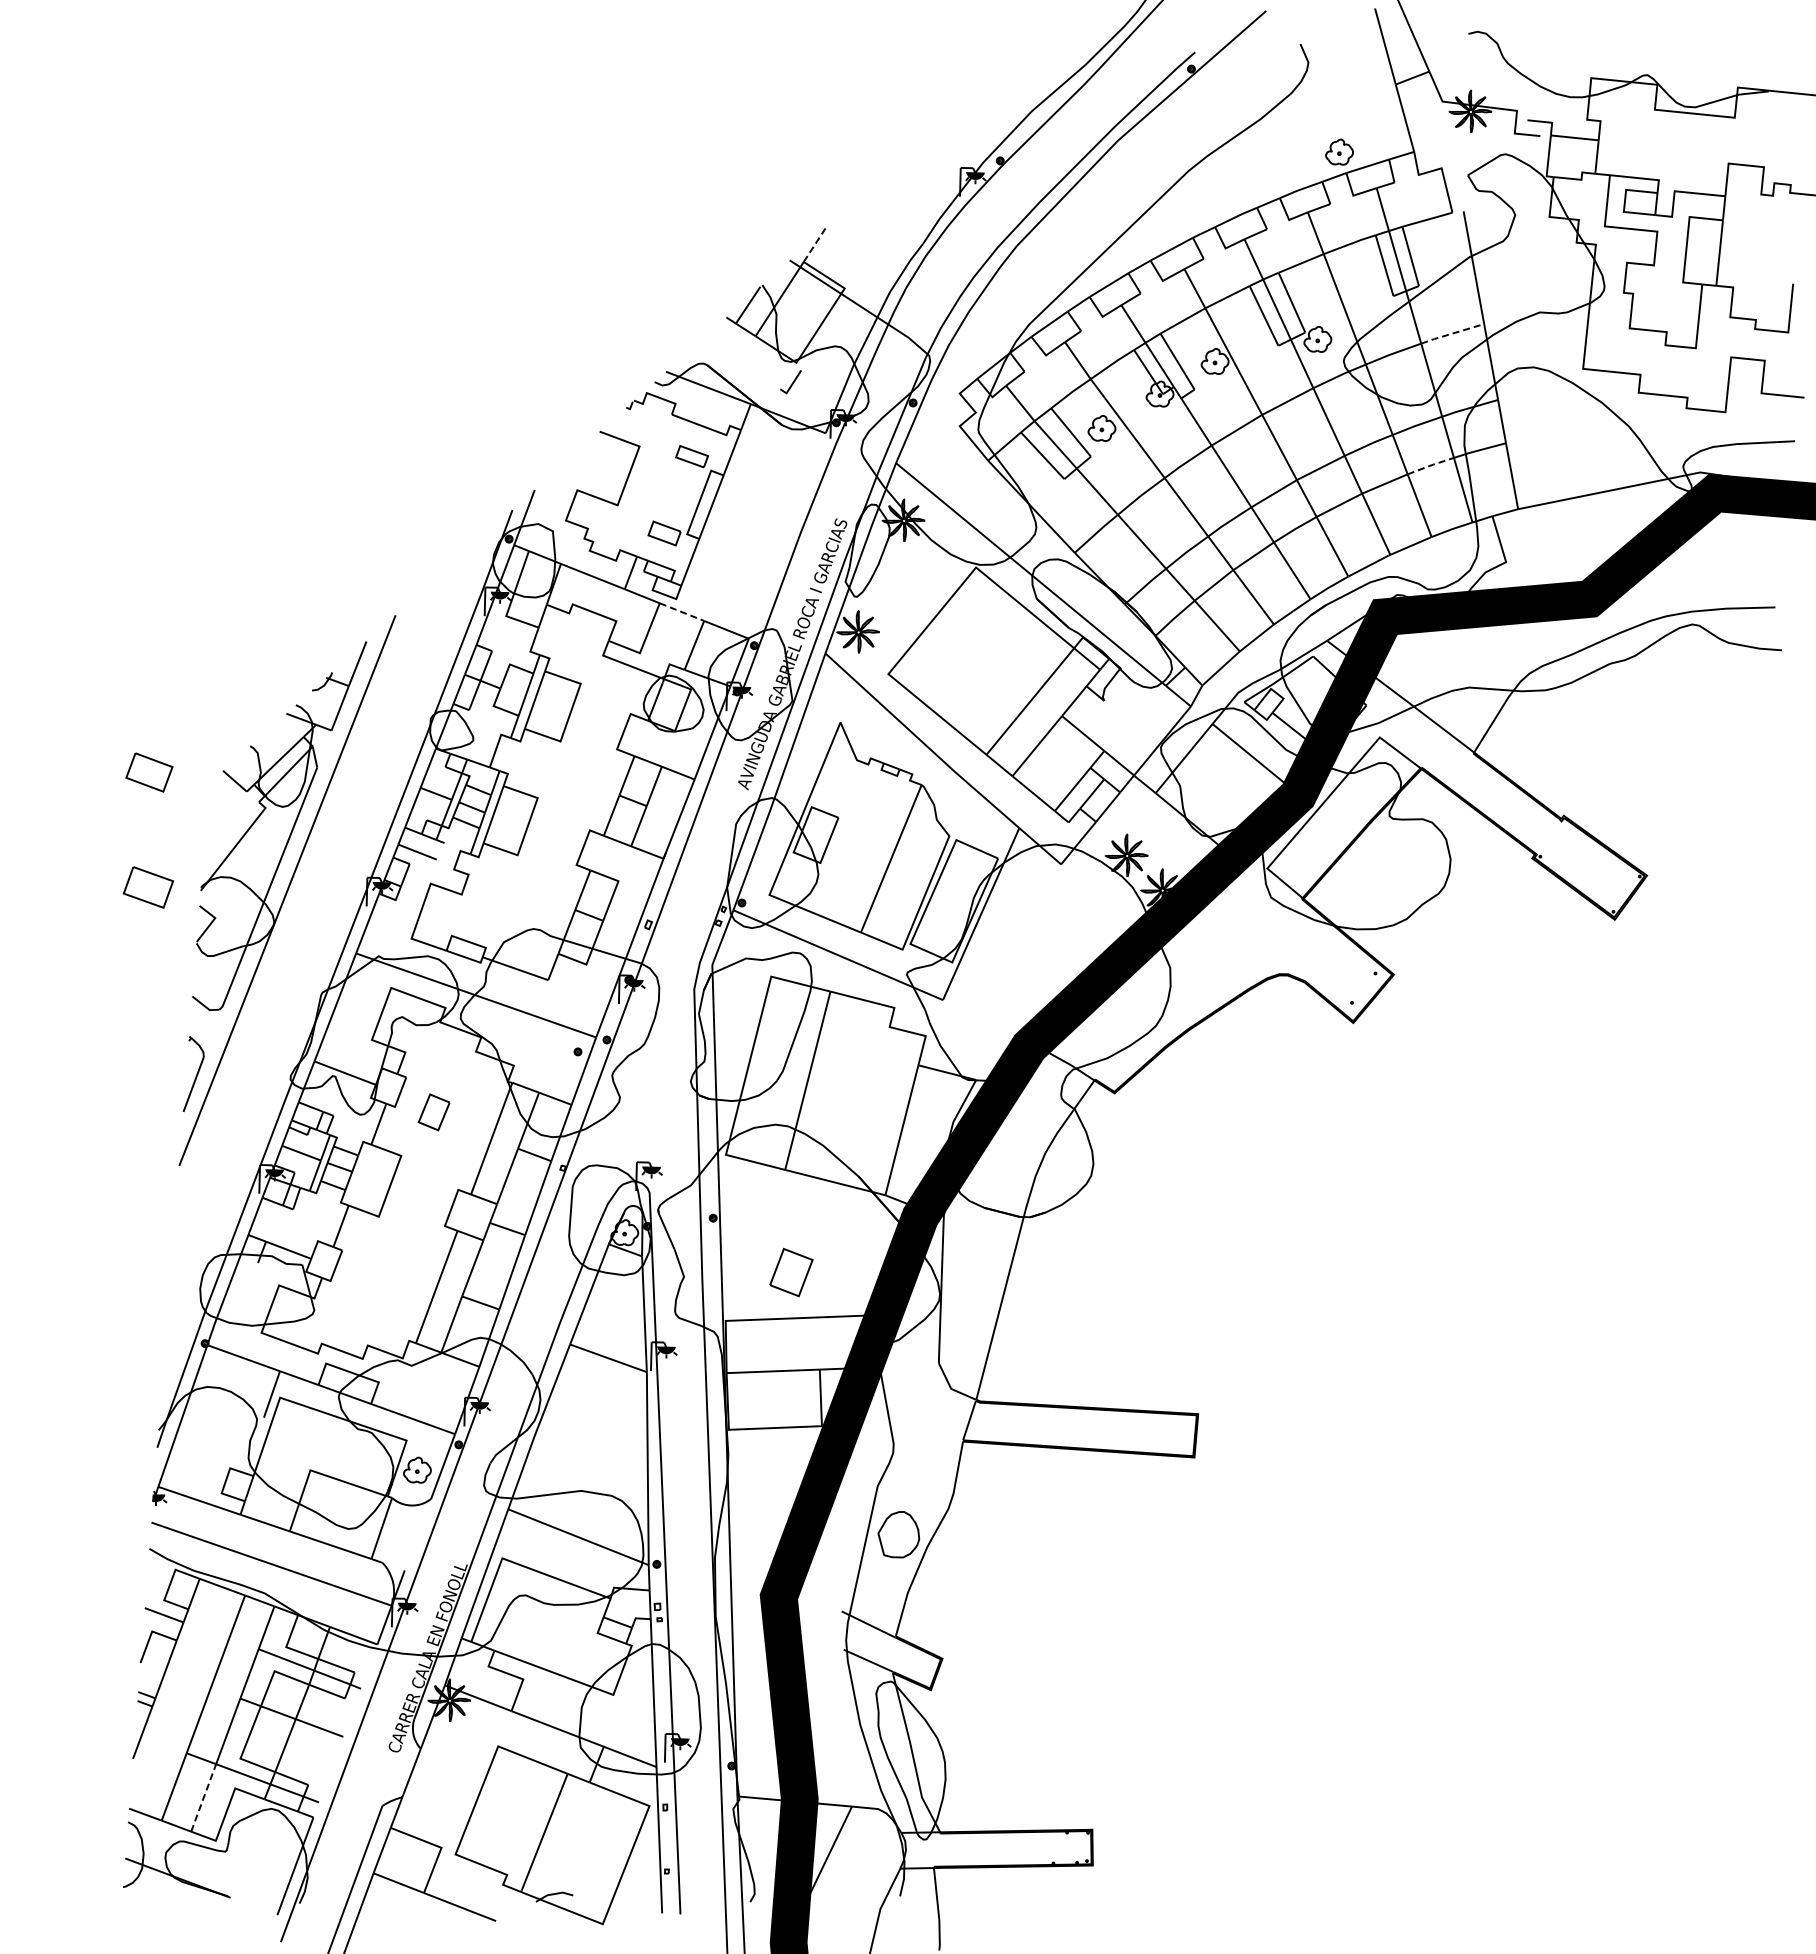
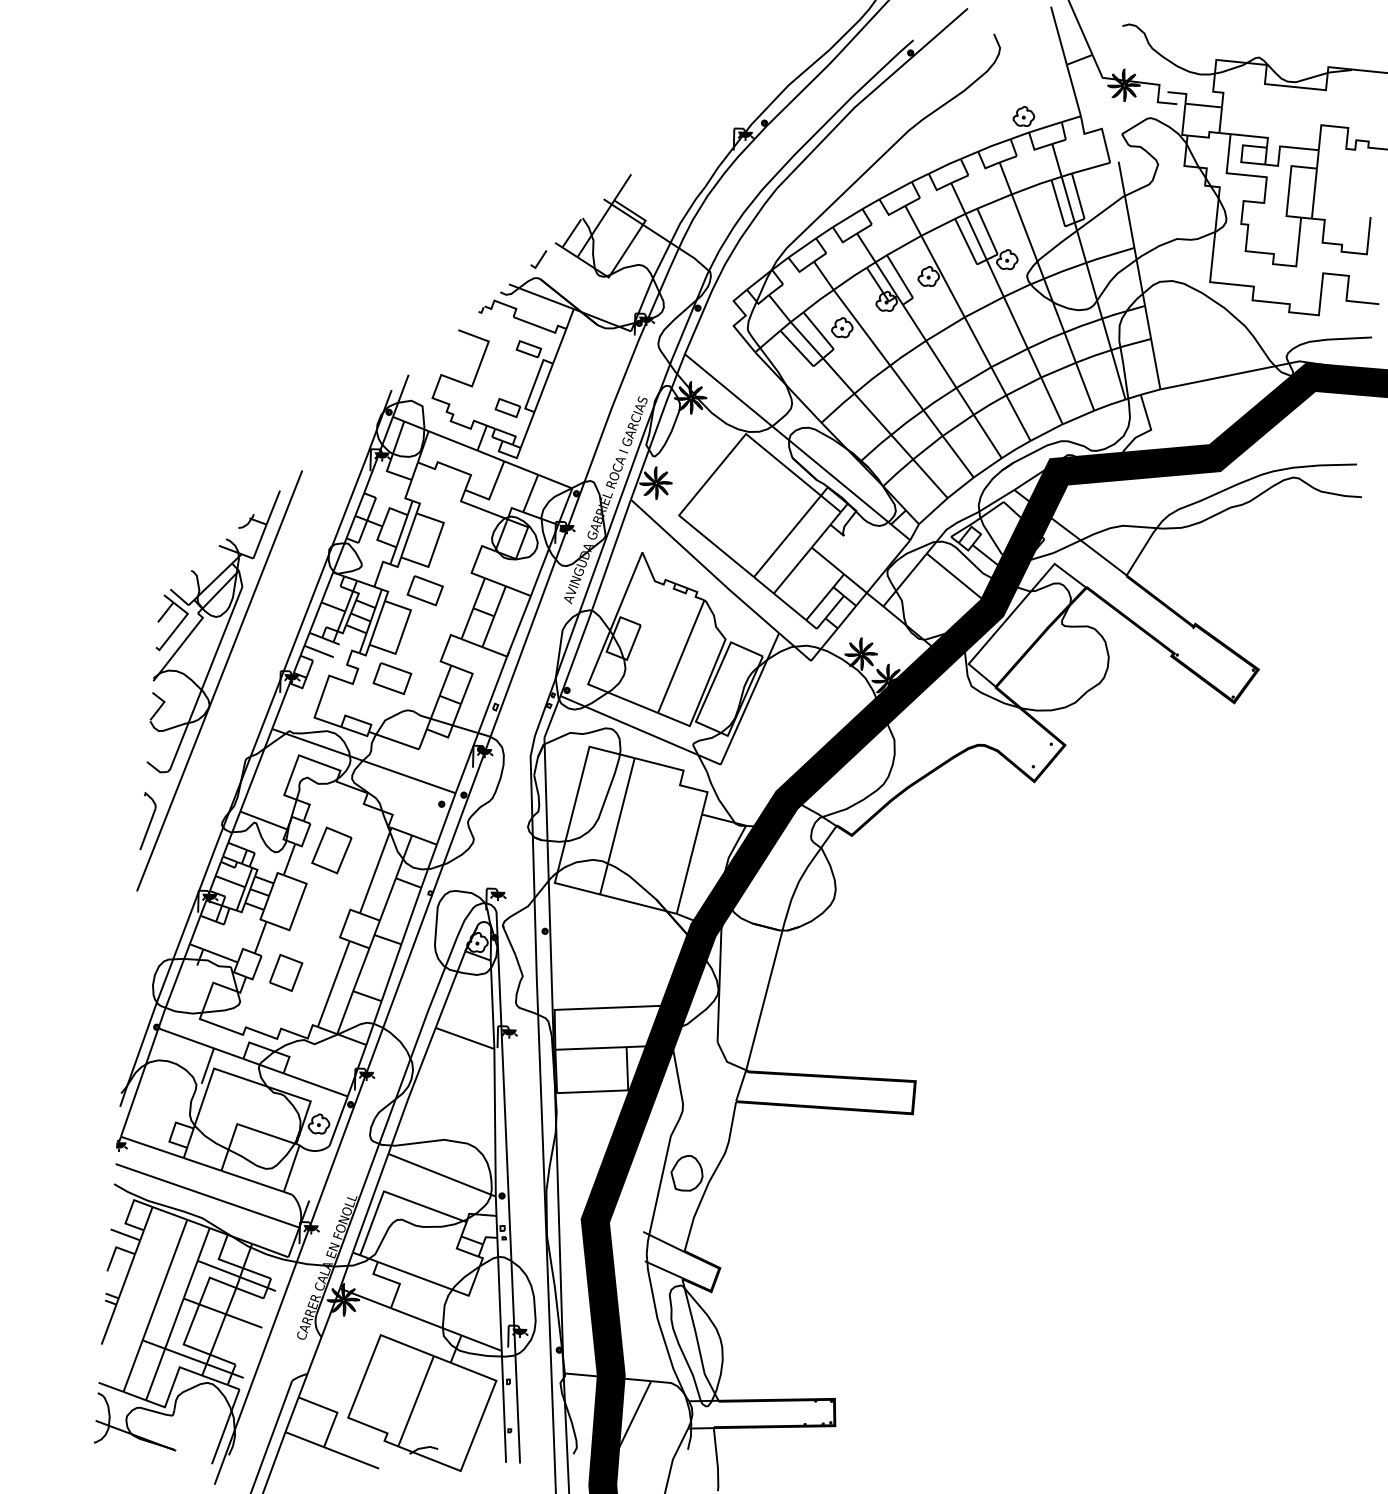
line: (815, 244) -> (623, 187), dashed -> solid
line: (1451, 333) -> (1109, 255), dashed -> solid
line: (791, 383) -> (539, 260), moved
line: (1431, 465) -> (1094, 356), dashed -> solid
line: (681, 612) -> (520, 468), dashed -> solid
part: (149, 772) -> (425, 590), moved
part: (230, 820) -> (176, 627), added
part: (148, 887) -> (392, 678), moved
part: (433, 1112) -> (331, 850), size x1.67
part: (791, 1272) -> (286, 972), moved
line: (203, 1797) -> (155, 1374), dashed -> solid

